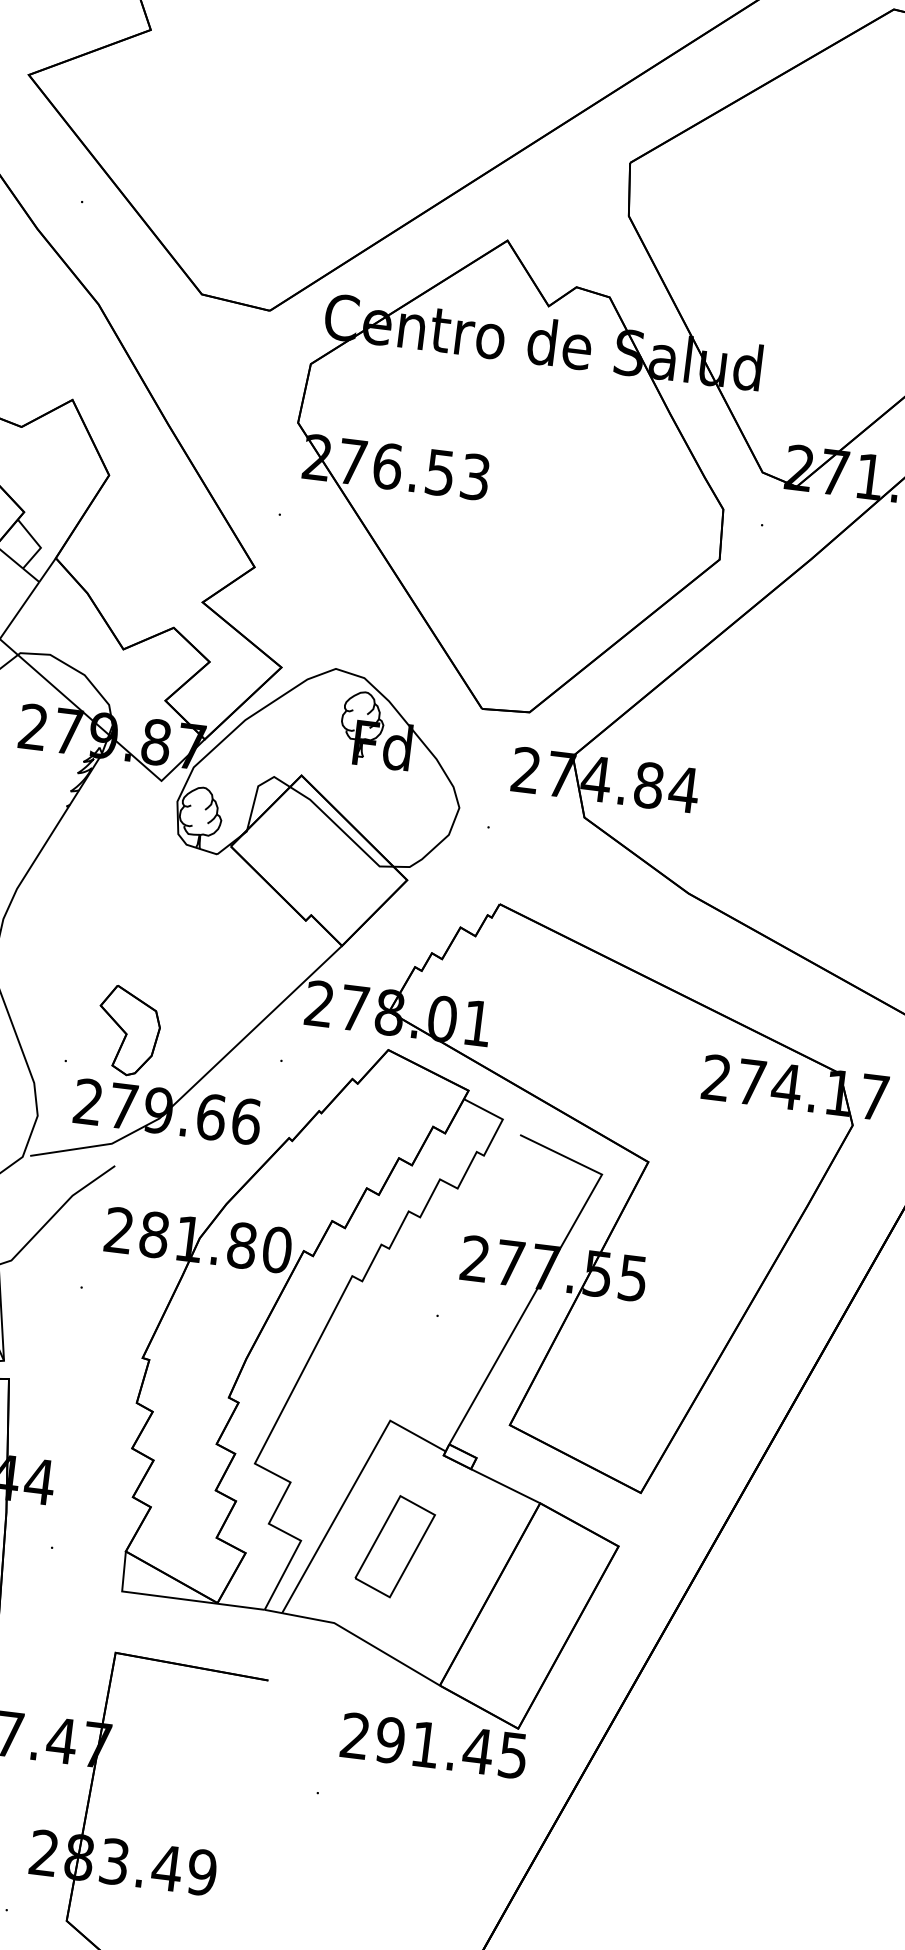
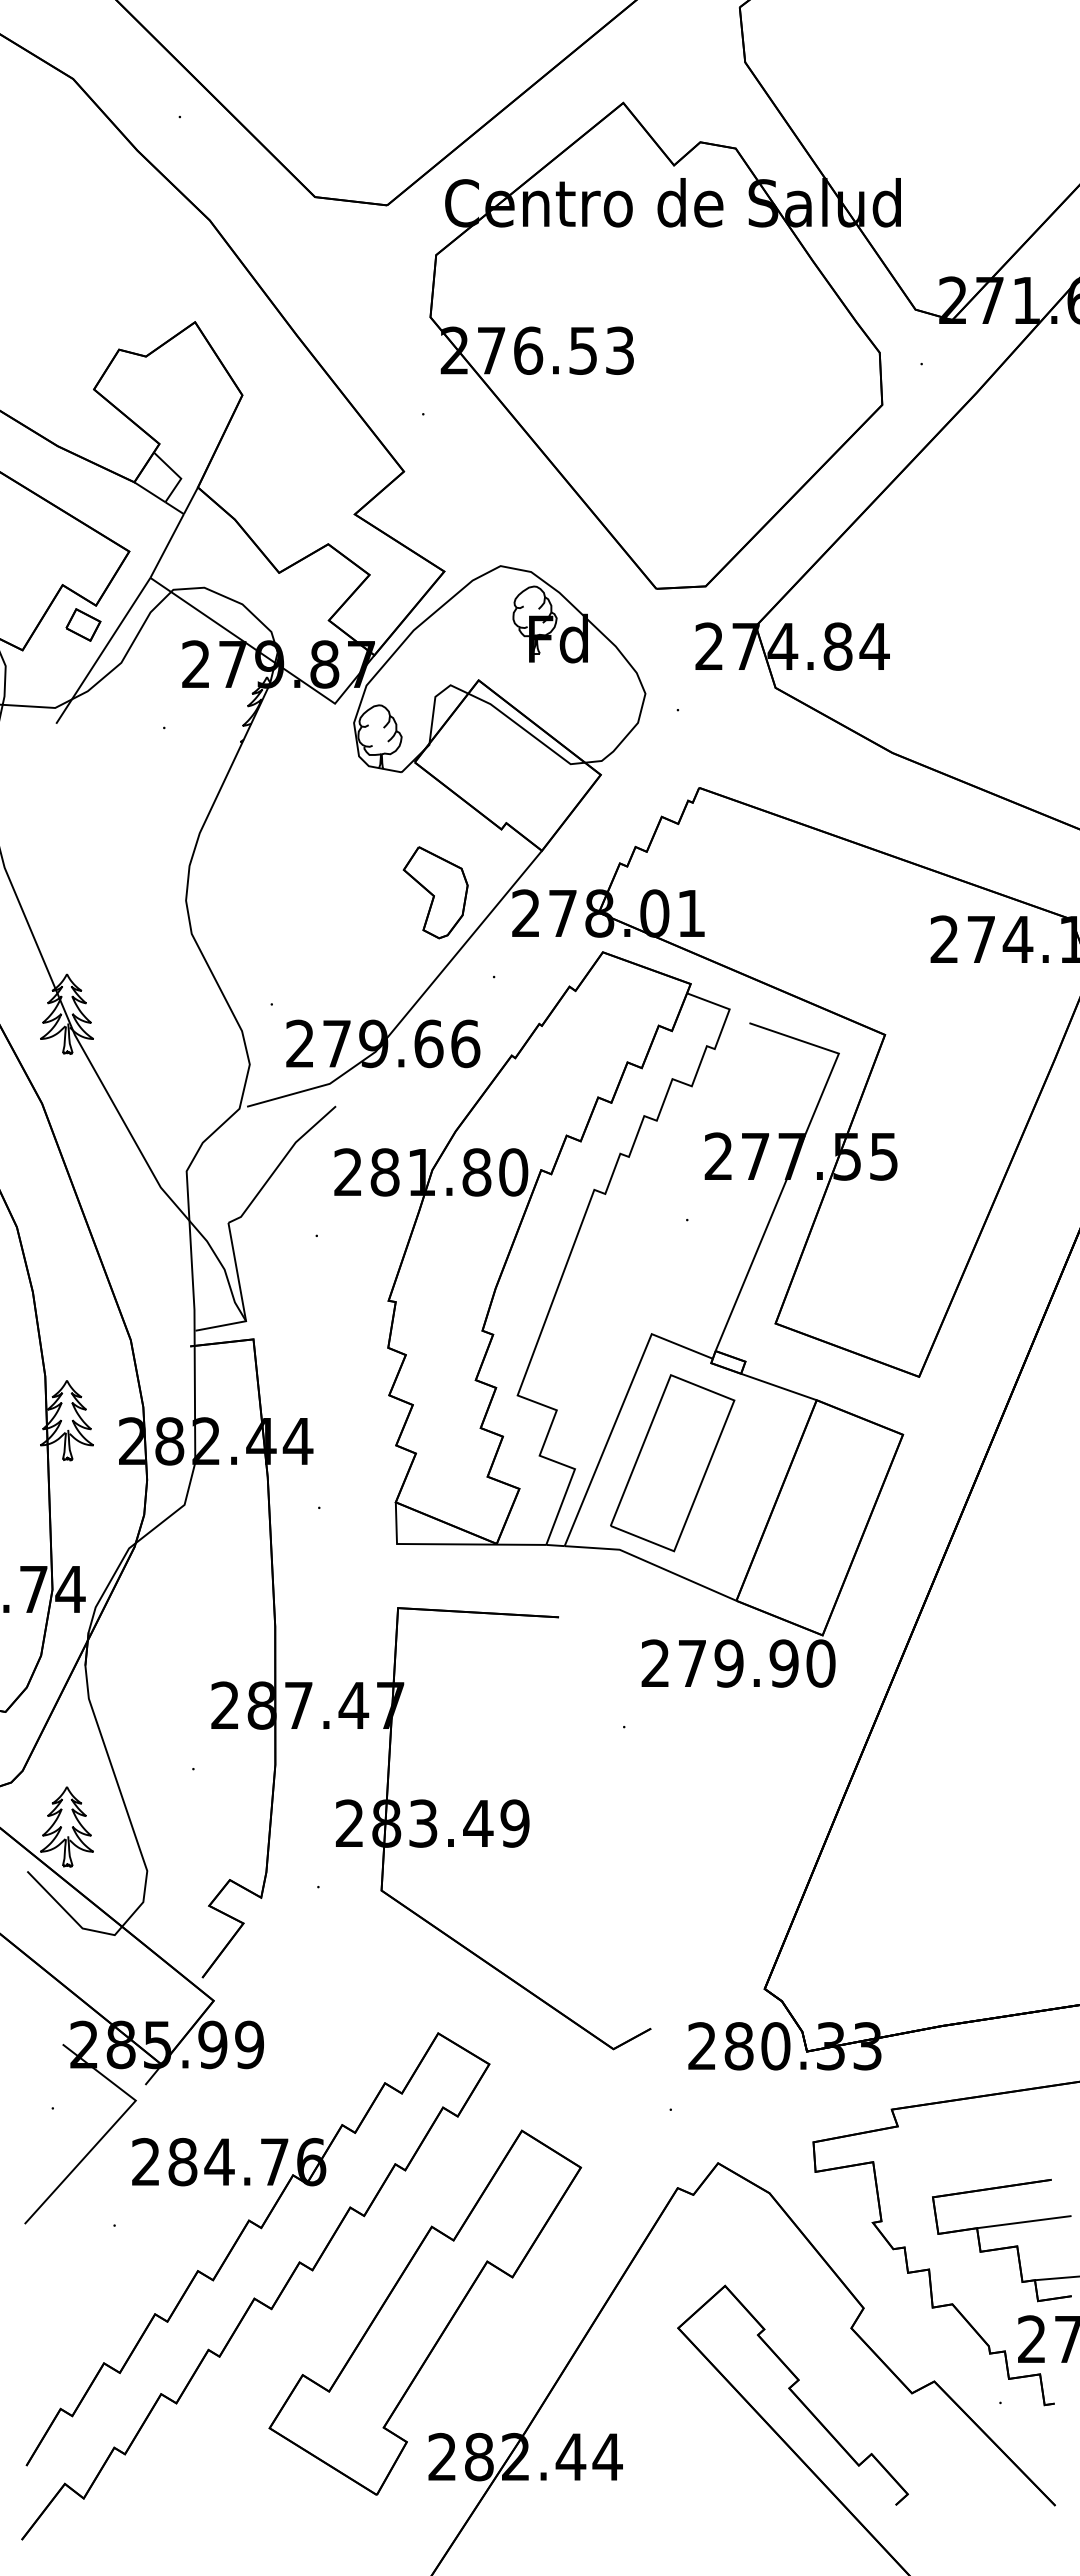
part: (128, 1030) -> (435, 892), moved
part: (394, 1546) -> (672, 1463), size x1.67
text: (451, 1747) -> (756, 1663), 291.45 -> 279.90

